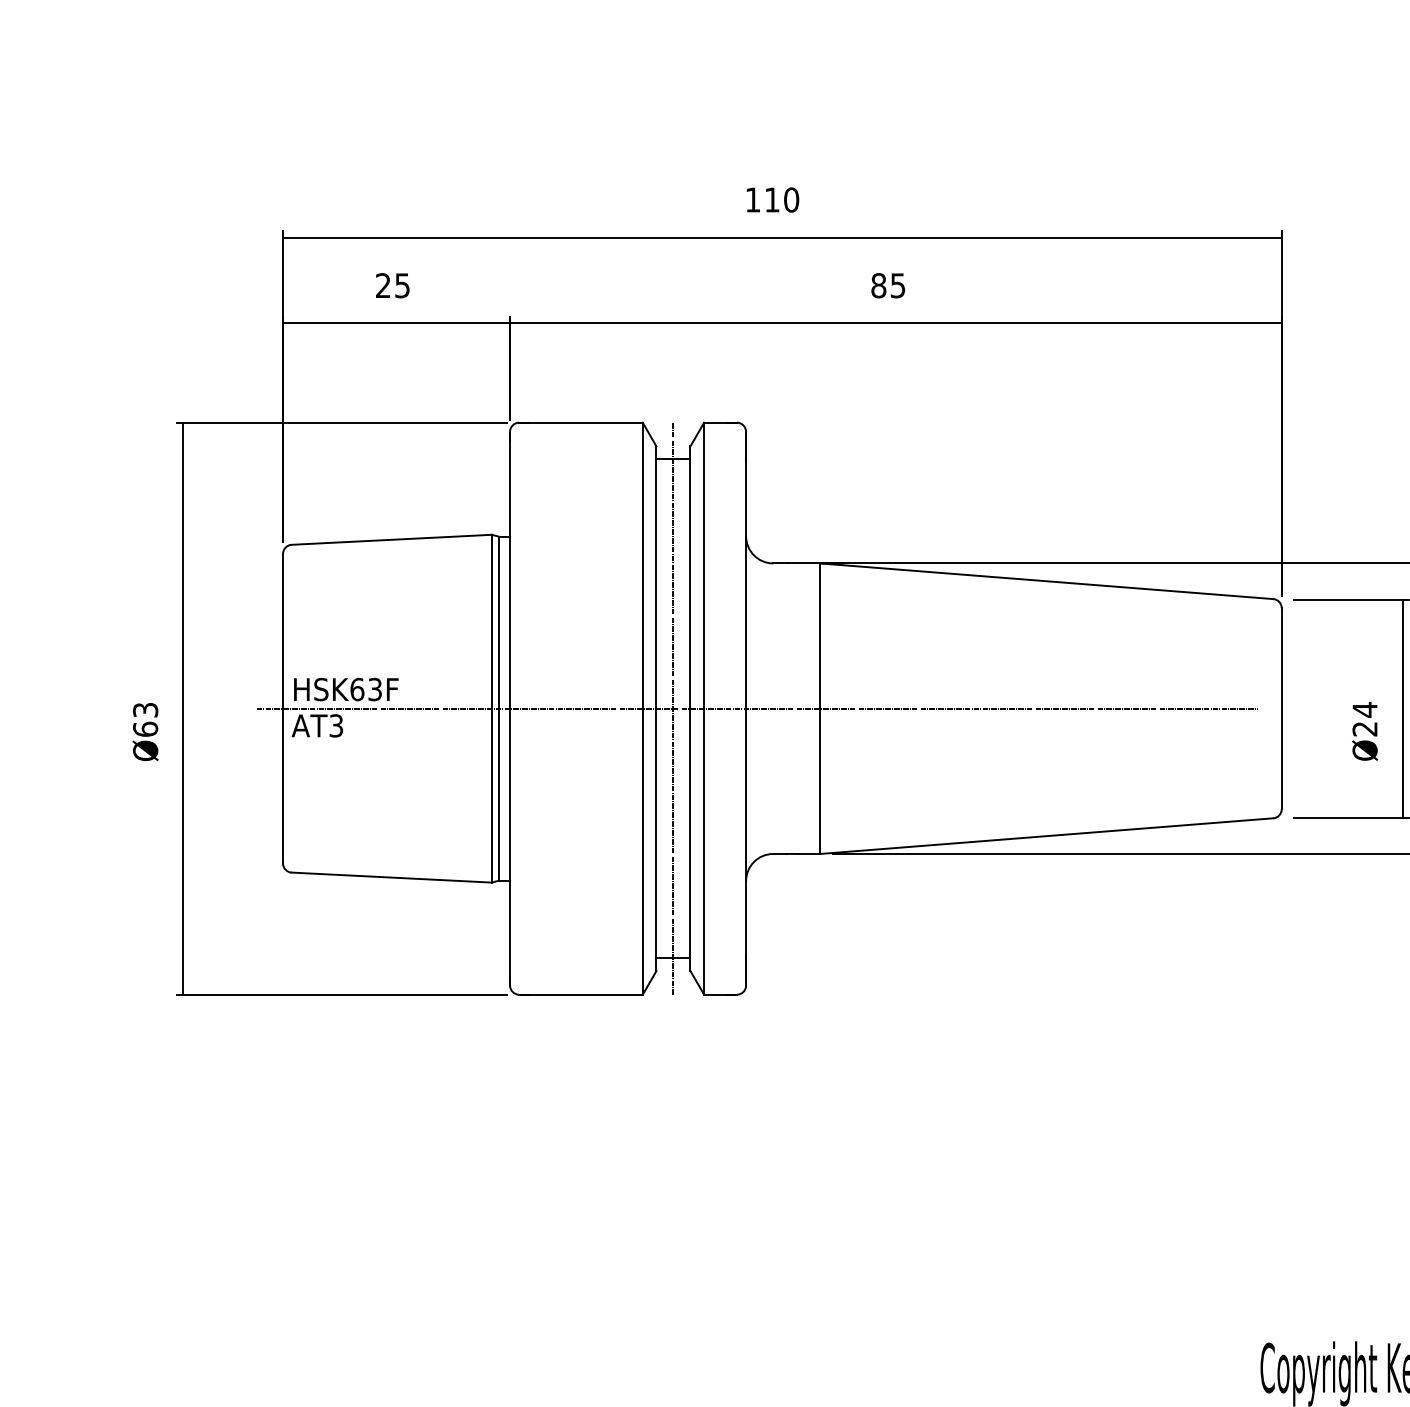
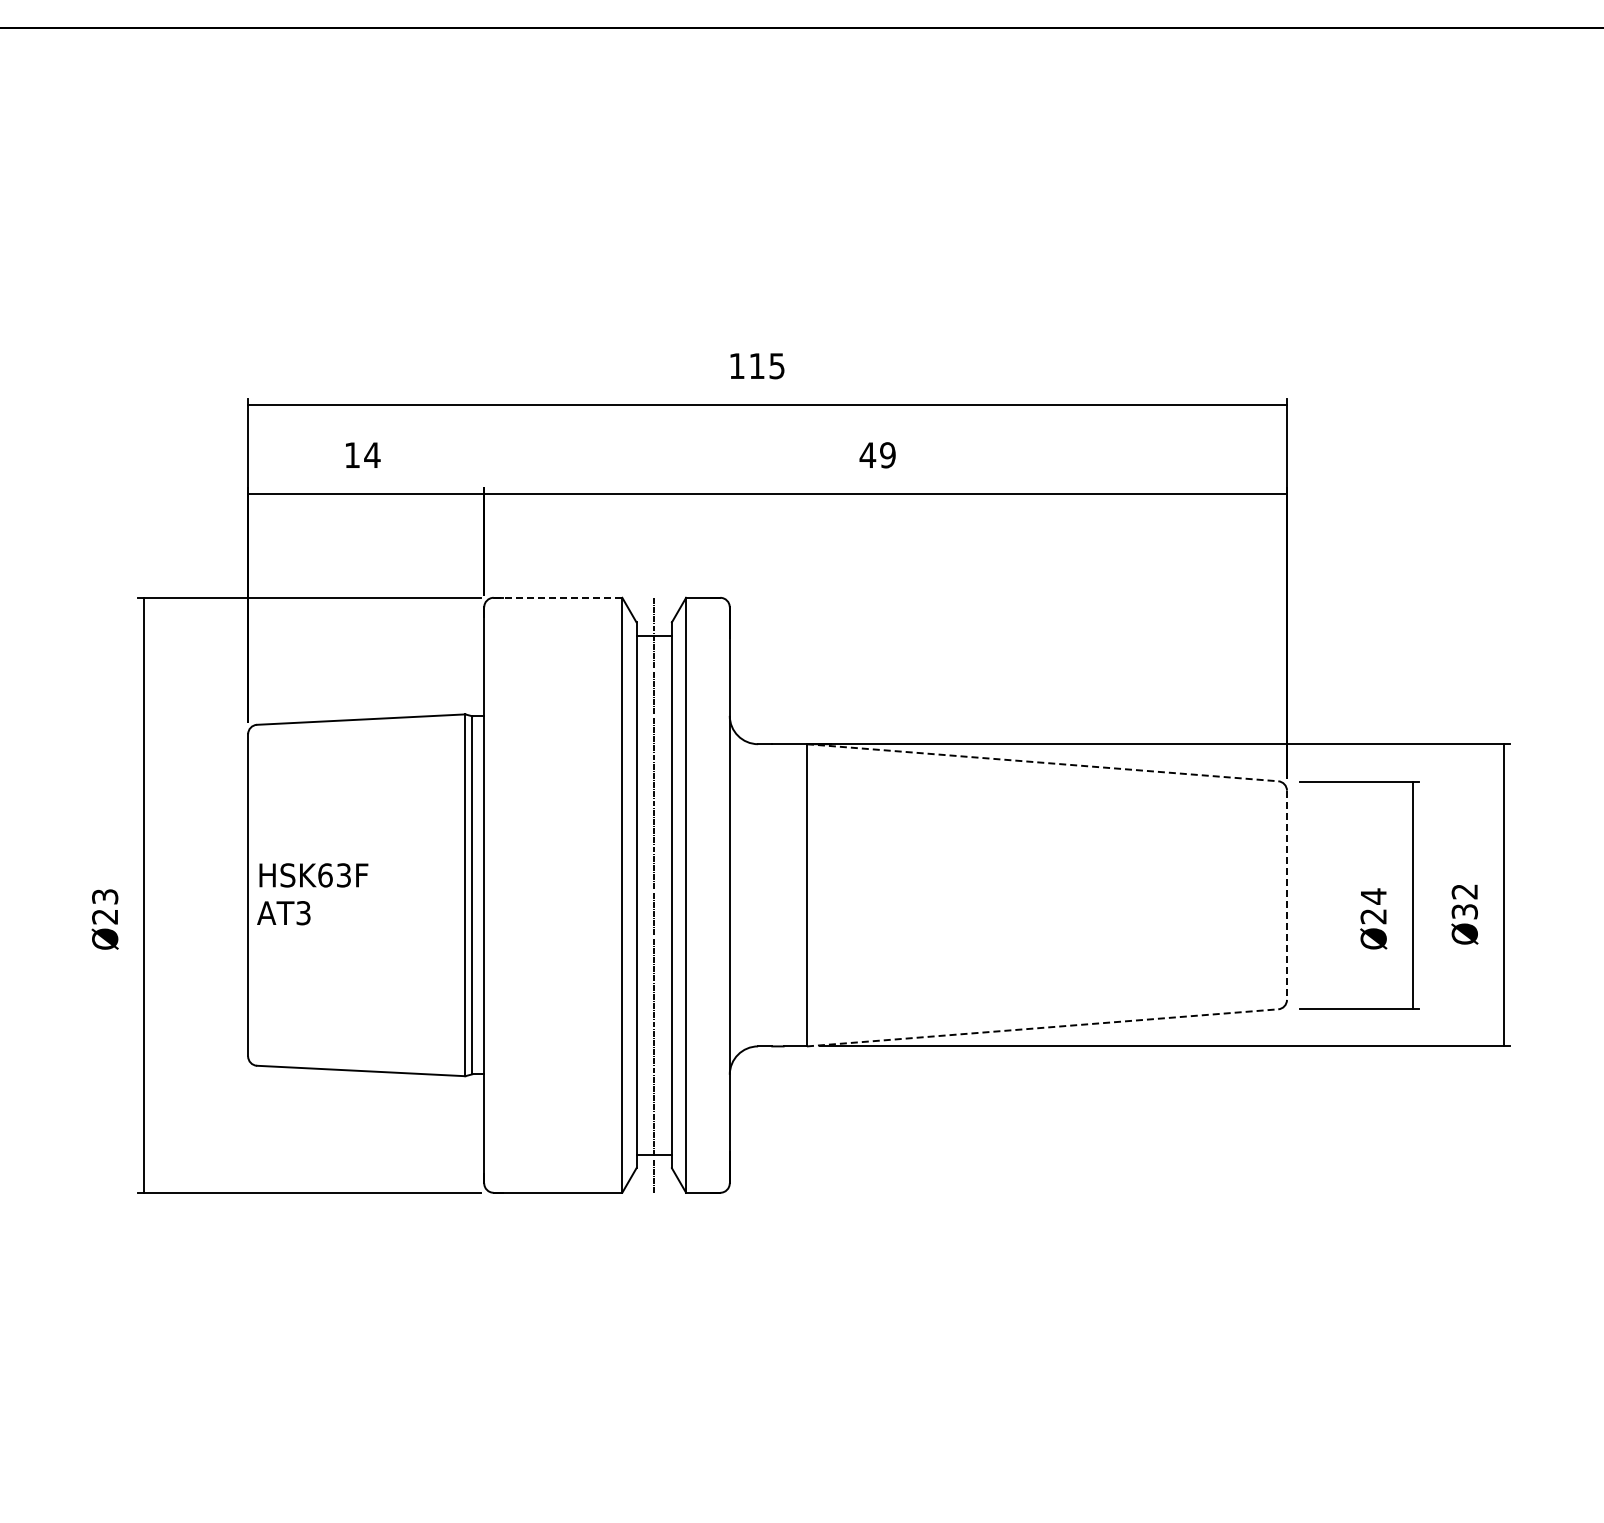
text: (791, 200) -> (777, 366), 110 -> 115
text: (393, 285) -> (362, 455), 25 -> 14
text: (888, 285) -> (877, 455), 85 -> 49
line: (581, 422) -> (558, 597), solid -> dashed
line: (1047, 581) -> (1043, 762), solid -> dashed
line: (757, 708) -> (741, 895), removed
line: (1281, 708) -> (1286, 895), solid -> dashed
text: (145, 729) -> (105, 916), Ø63 -> Ø23
line: (1047, 835) -> (1043, 1027), solid -> dashed

